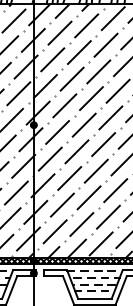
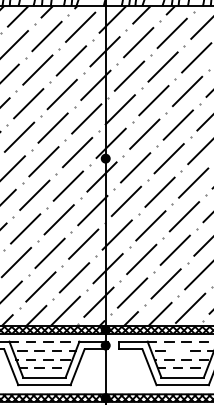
line: (90, 277) -> (177, 350), removed

